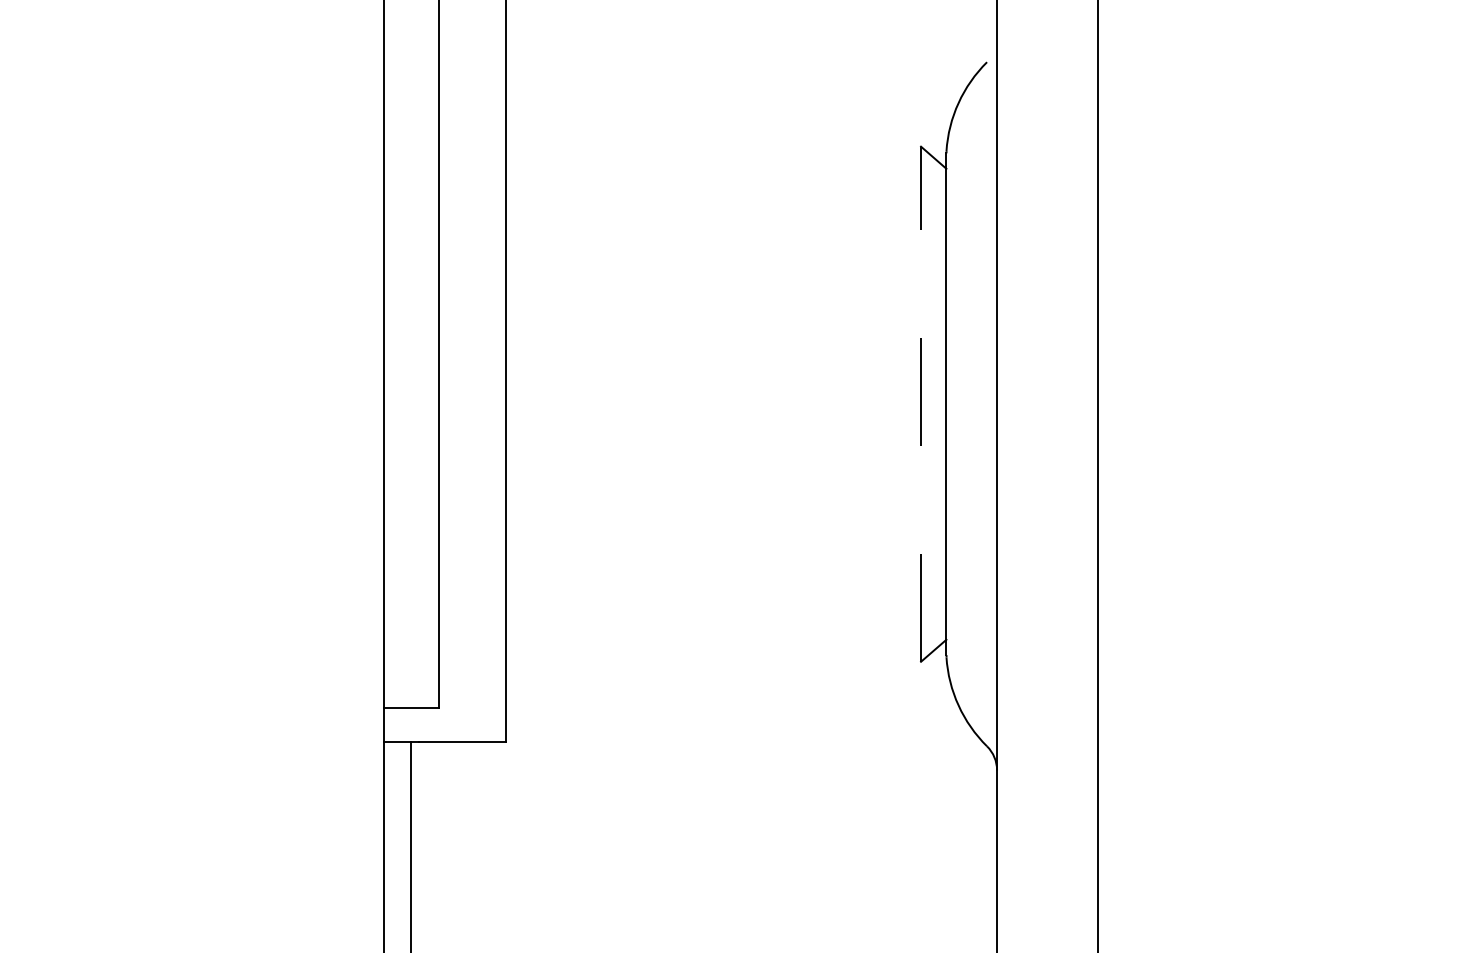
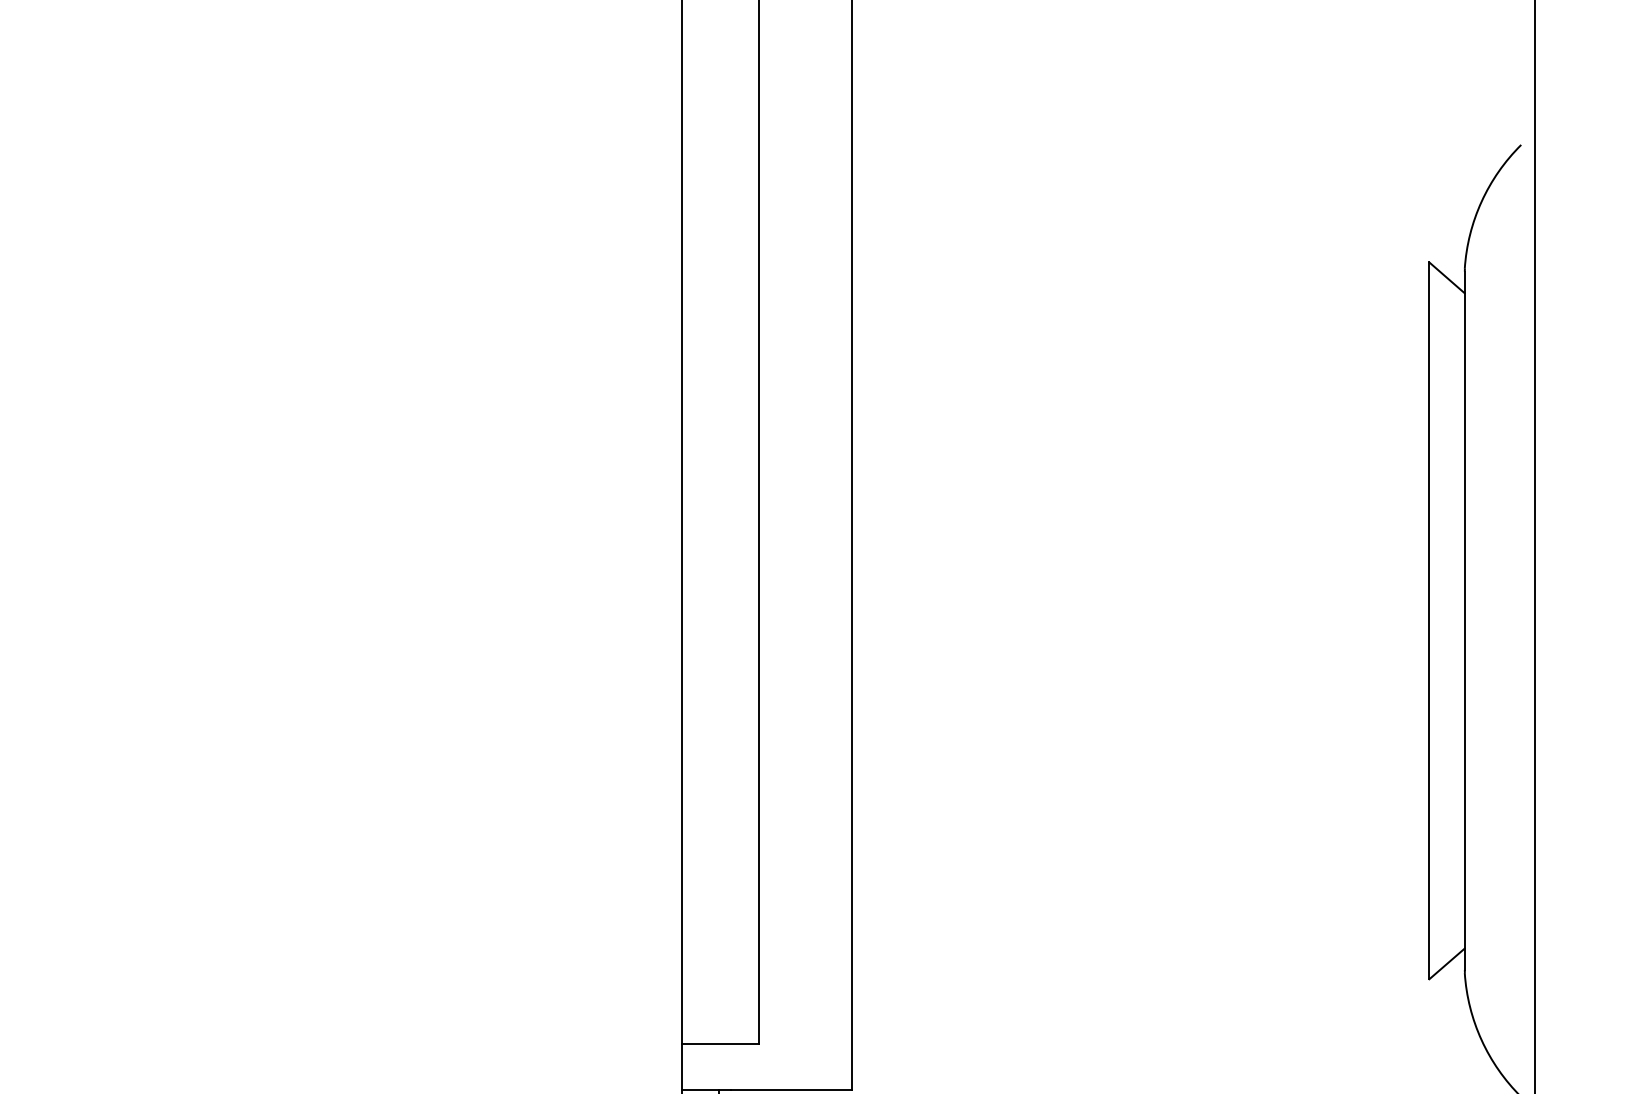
line: (921, 404) -> (1430, 621), dashed -> solid

